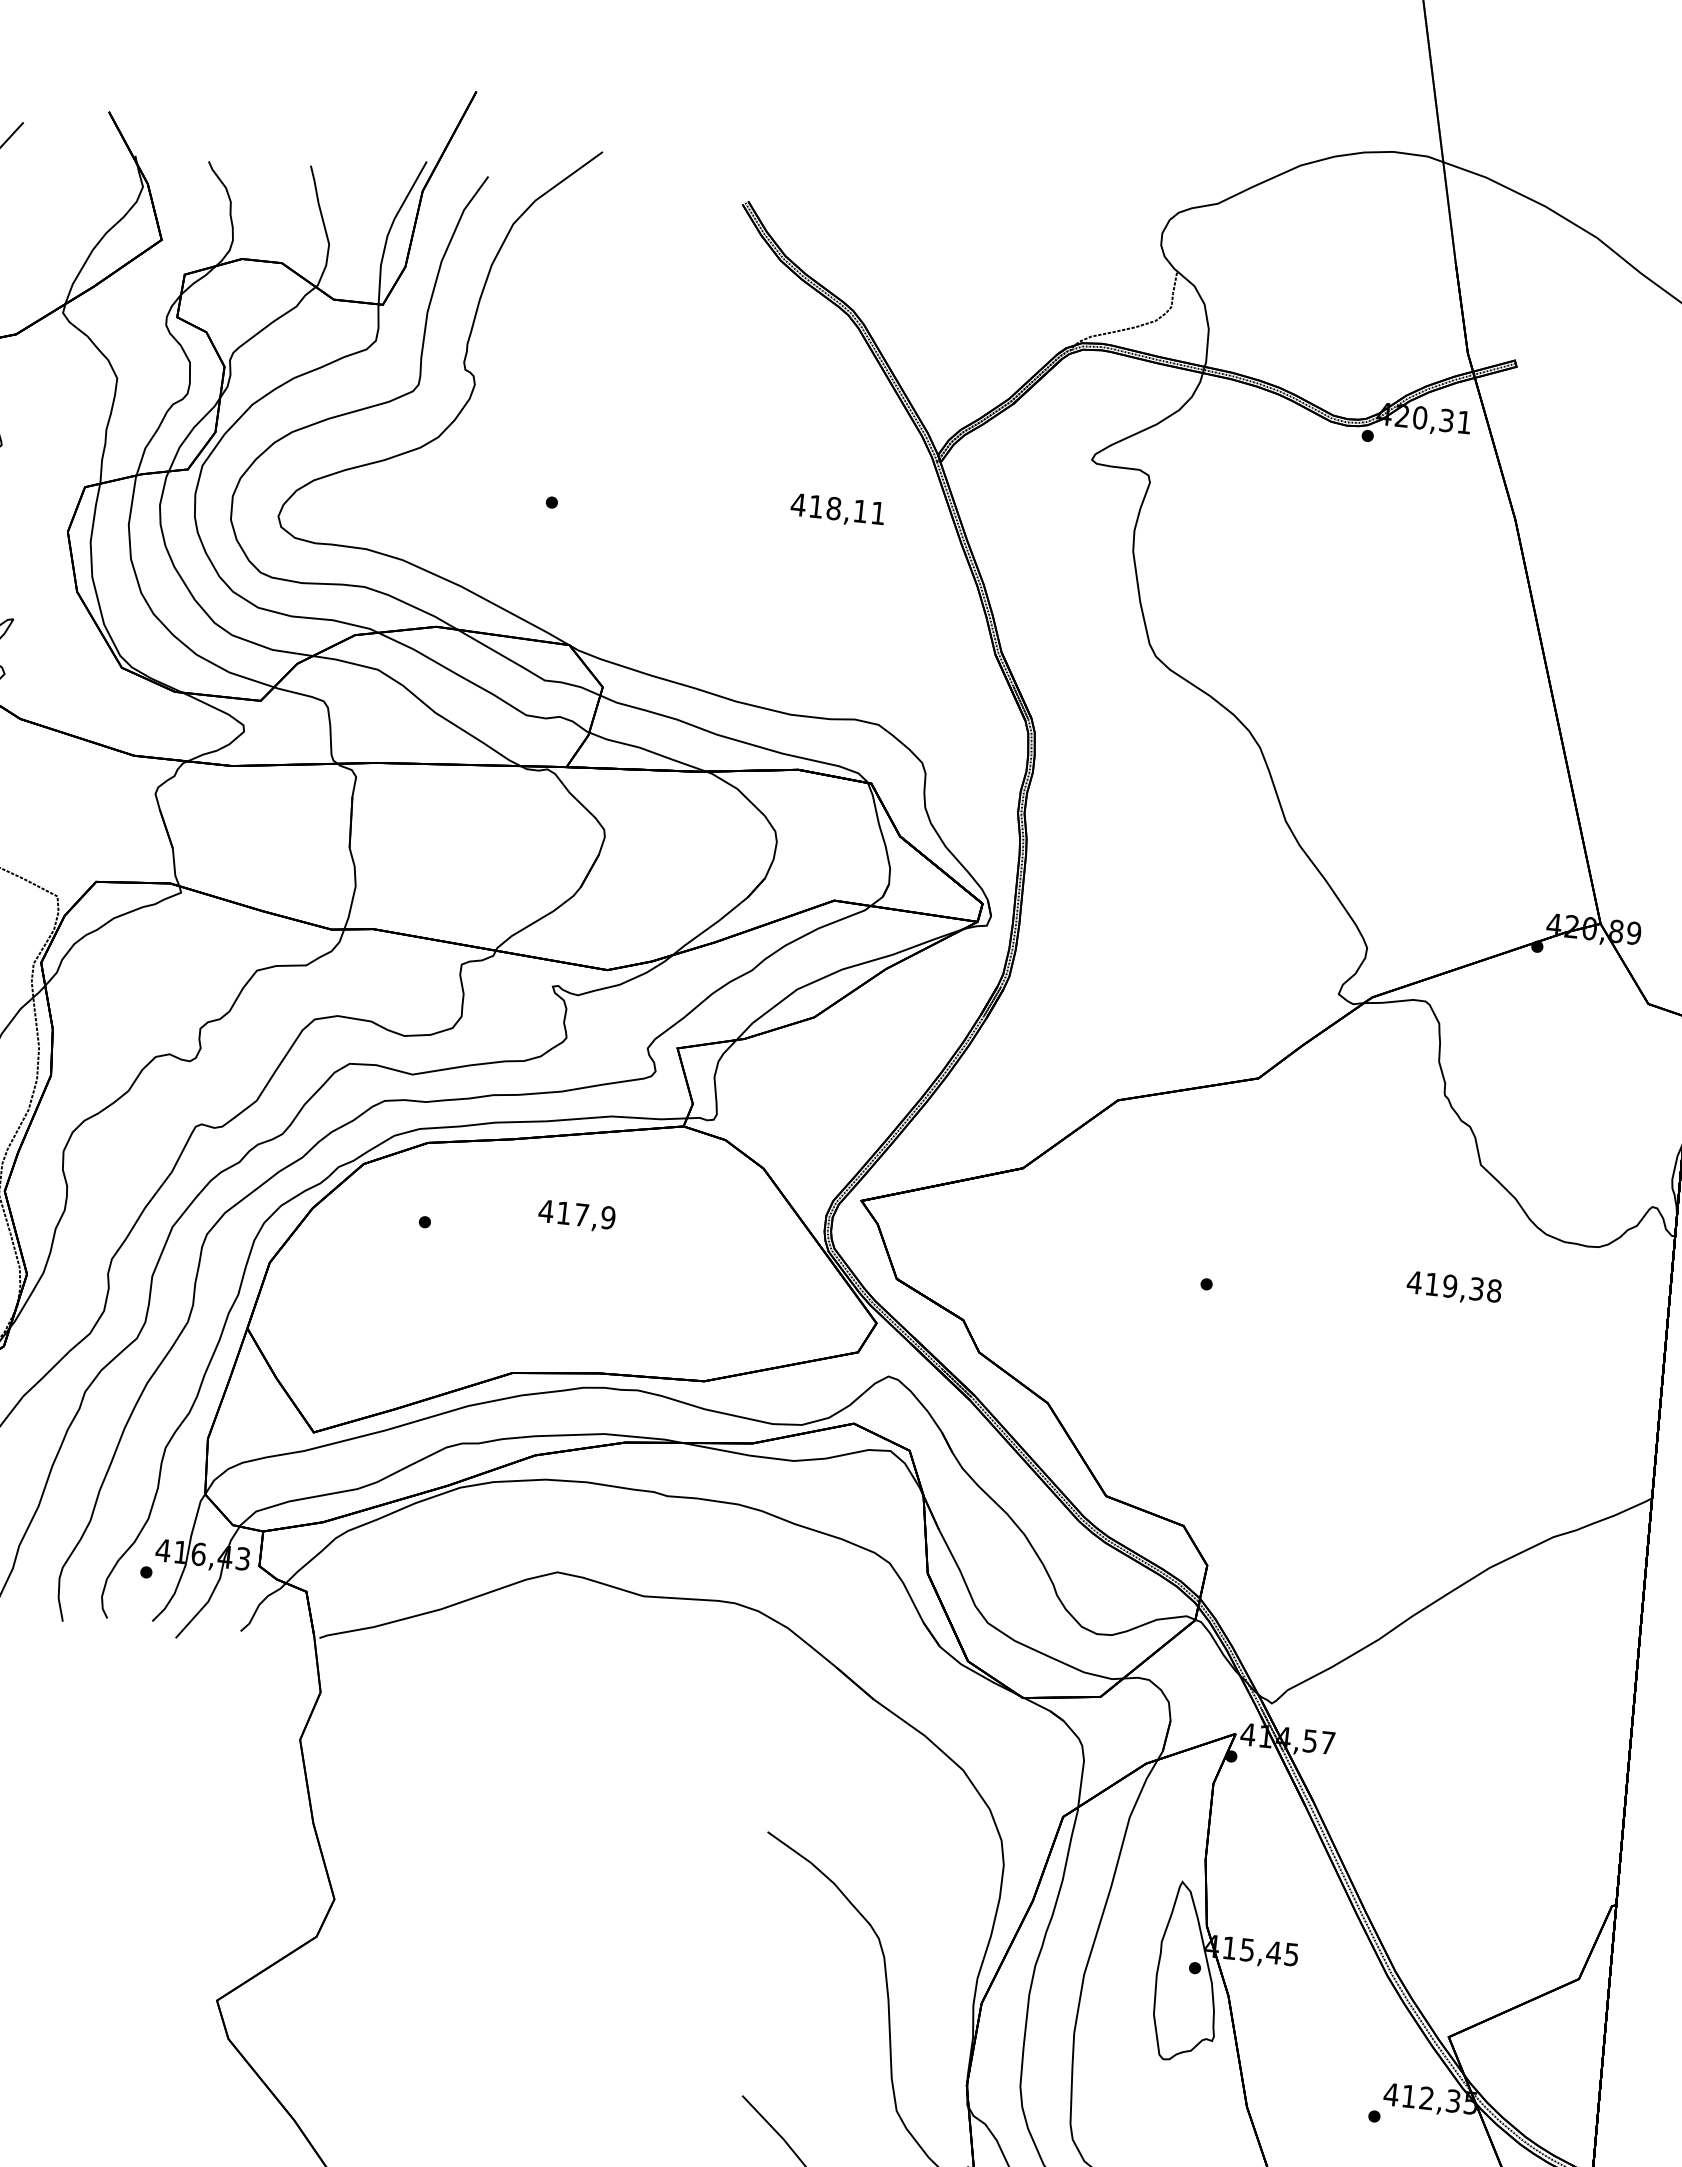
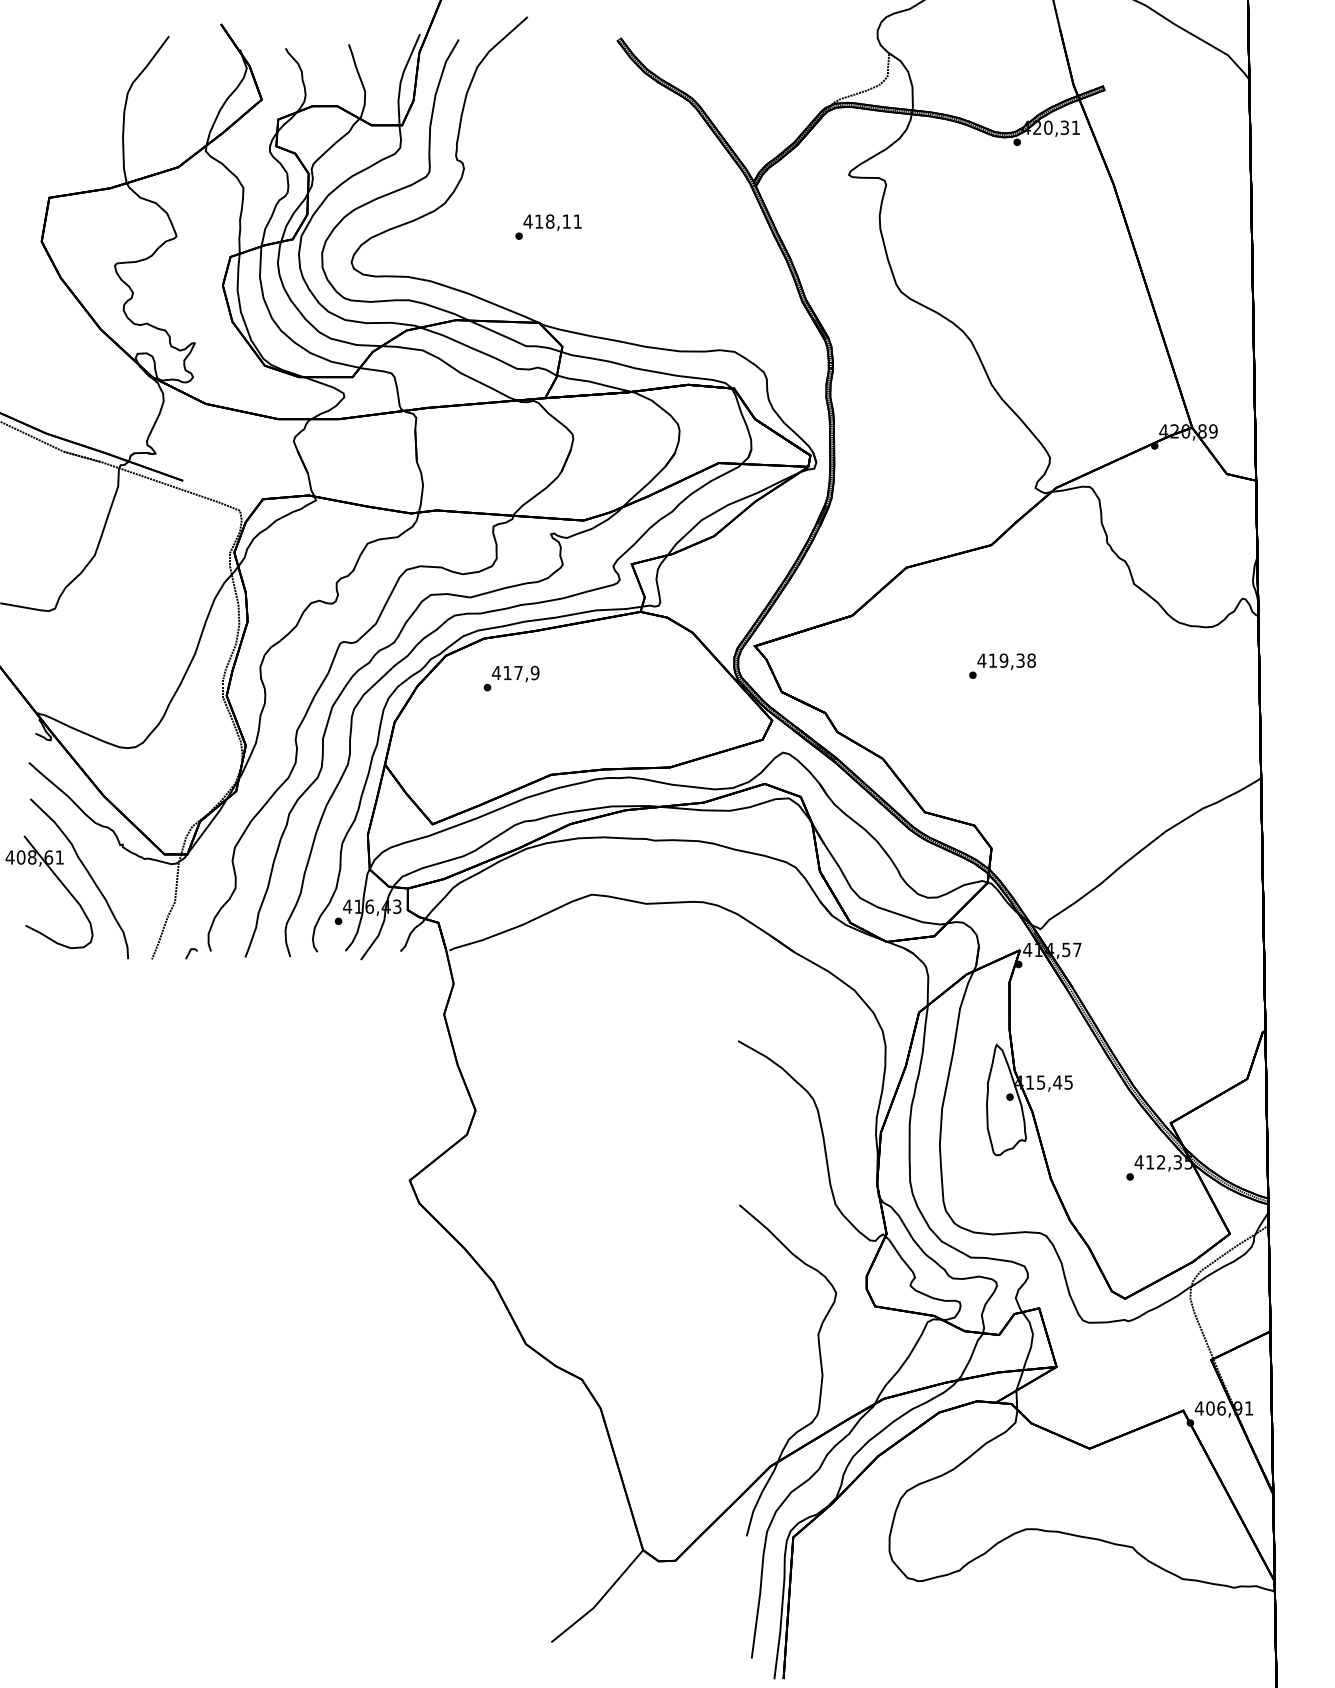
text: (837, 510) -> (552, 222), moved
text: (576, 1215) -> (515, 673), moved
text: (1453, 1287) -> (1006, 661), moved

